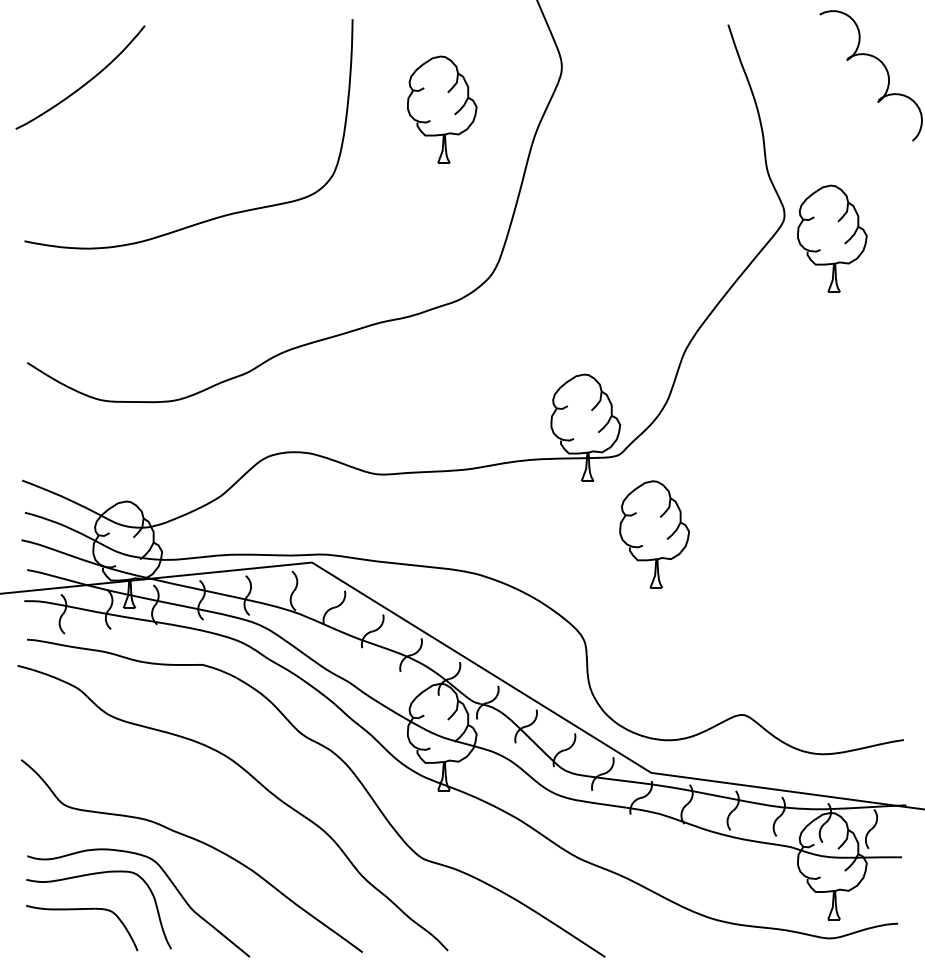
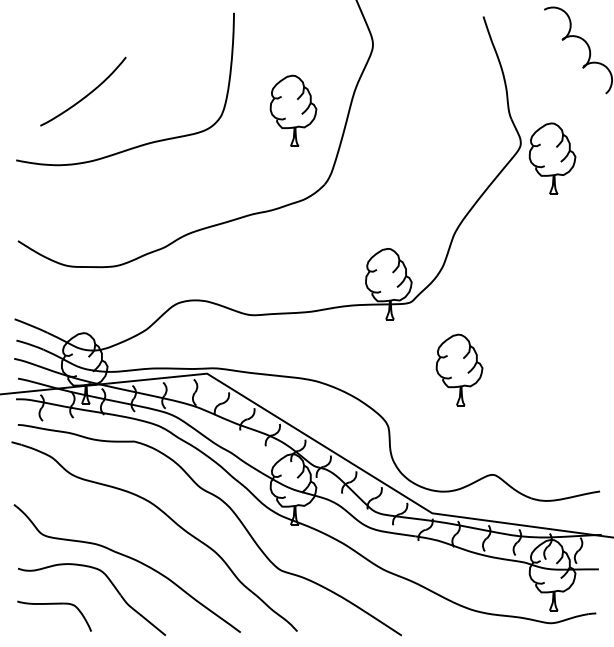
curve: (83, 83) -> (85, 95), moved
part: (442, 108) -> (293, 110), moved
part: (654, 533) -> (459, 369), moved
curve: (94, 875) -> (62, 581), removed

